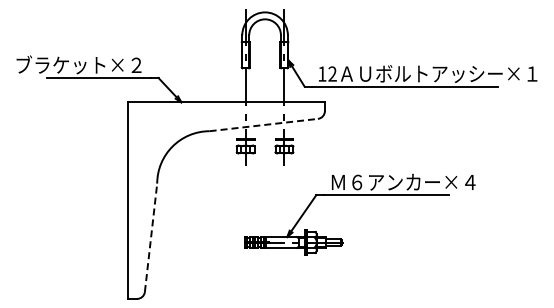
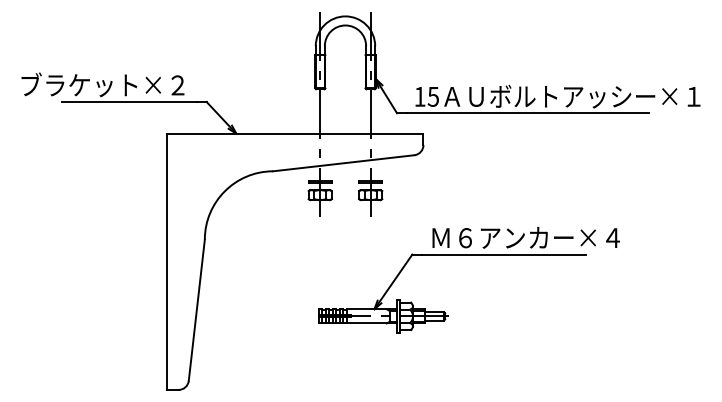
text: (332, 73) -> (433, 96), 12 -> 15
line: (263, 125) -> (343, 163), dashed -> solid
line: (151, 237) -> (197, 309), dashed -> solid

